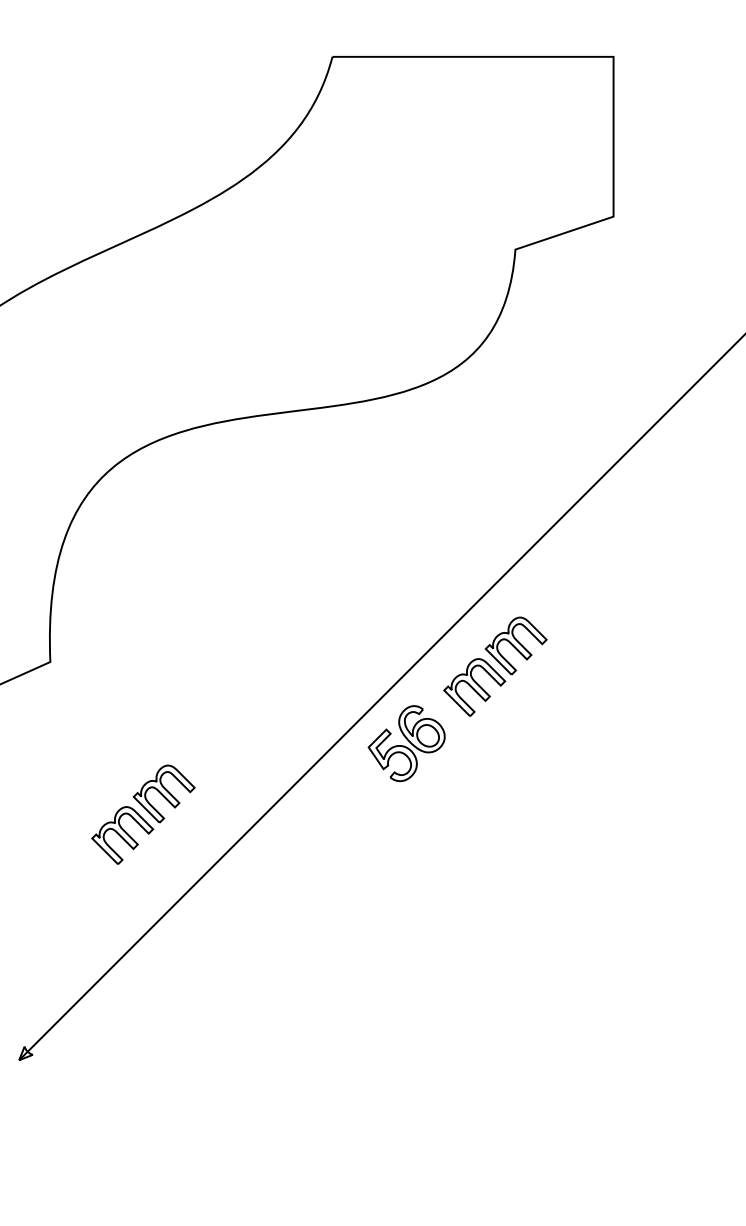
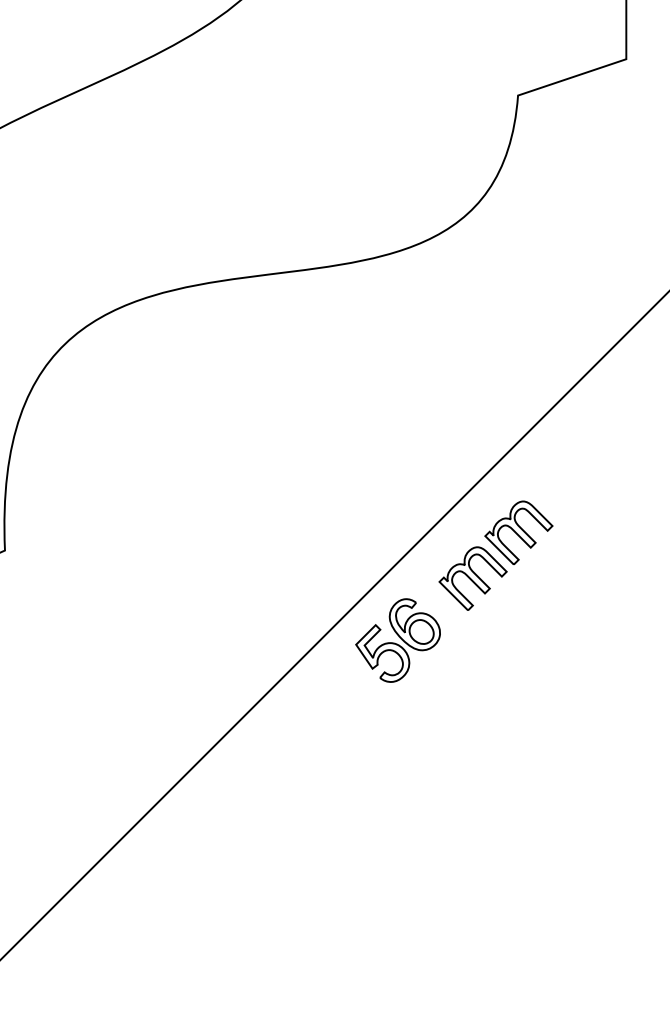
part: (143, 814) -> (107, 718), removed

